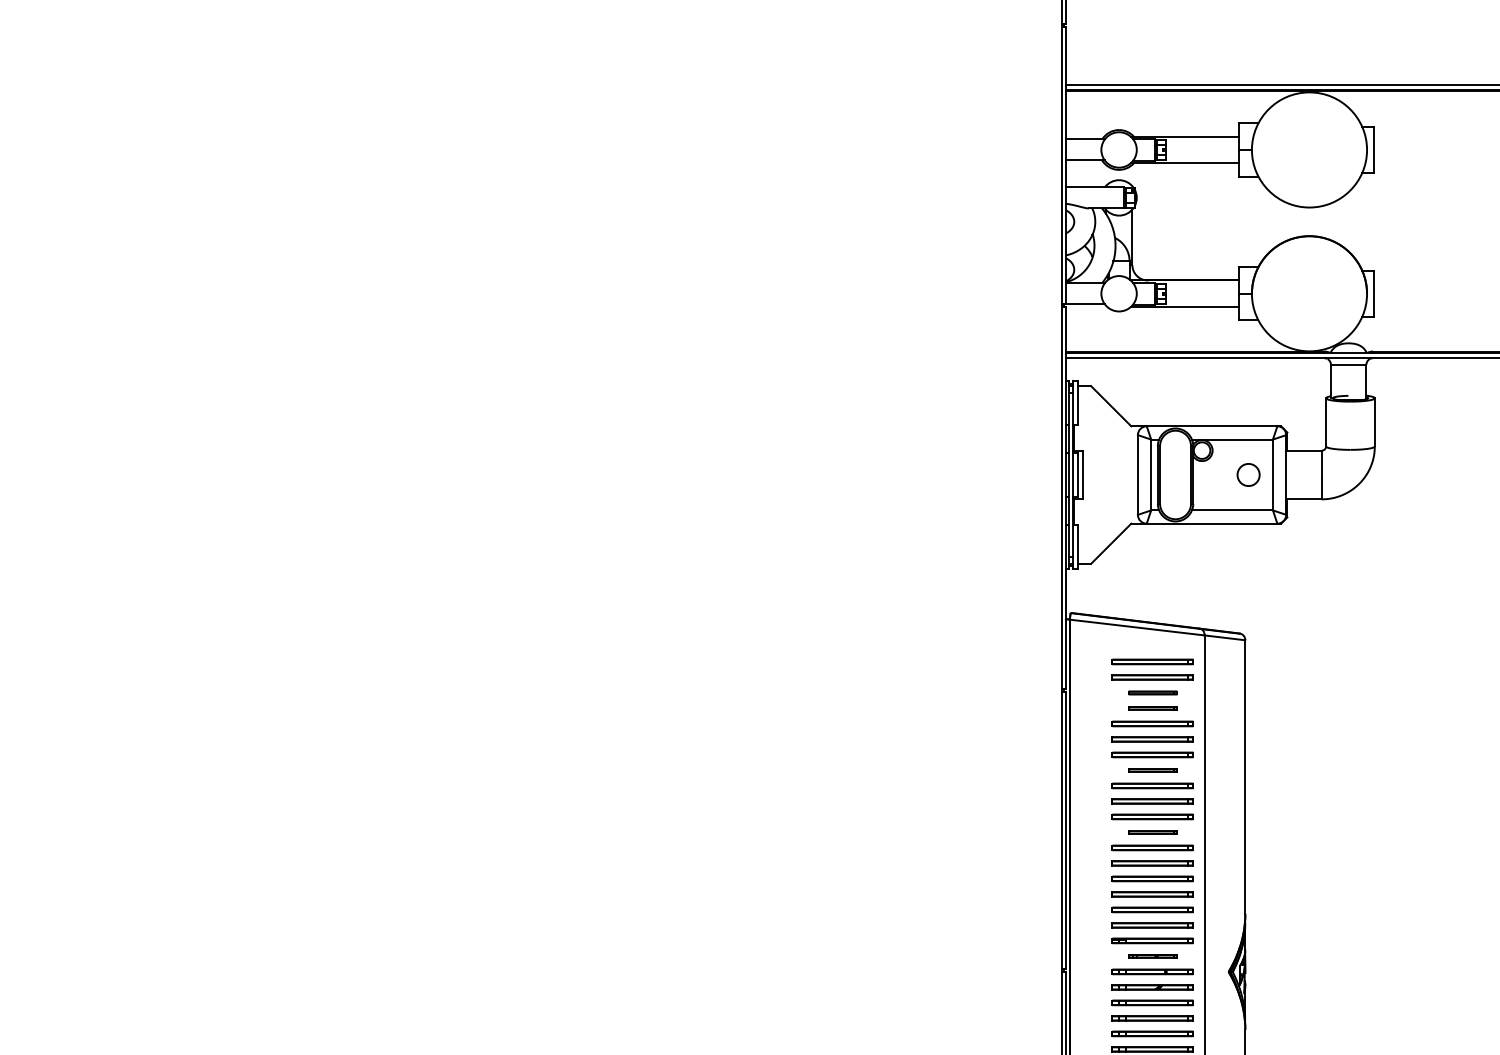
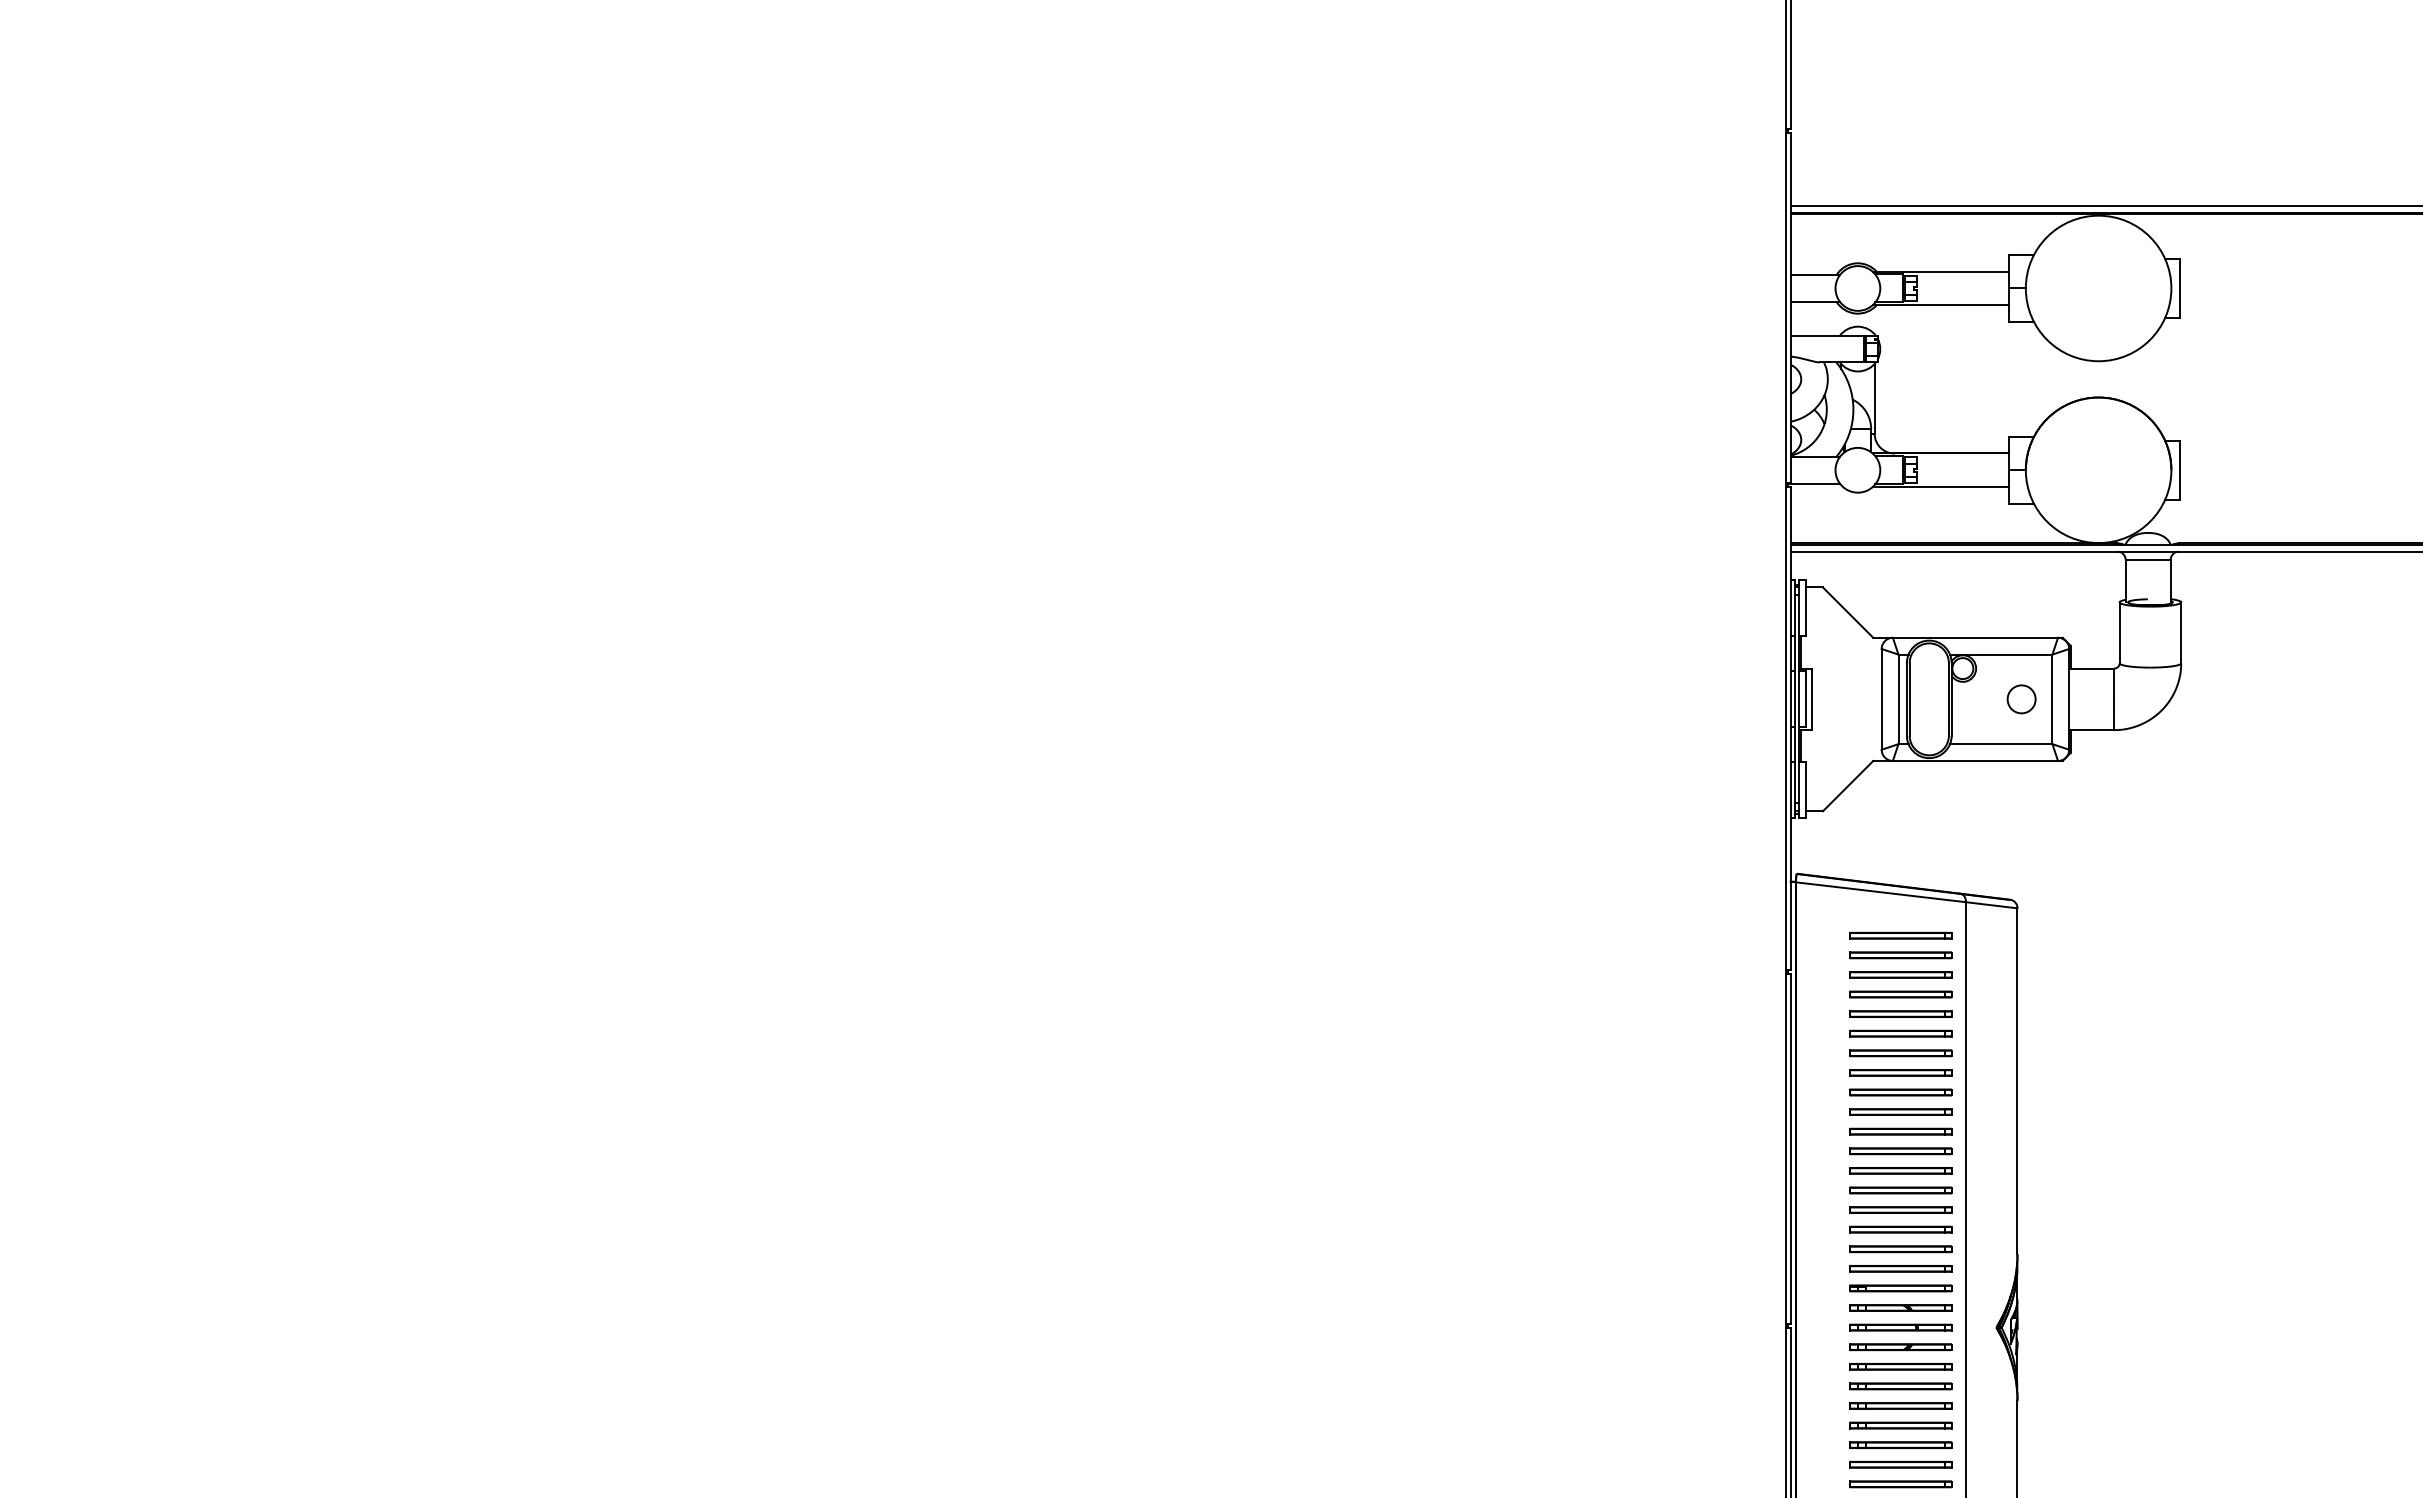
part: (1152, 692) -> (1900, 974), size x1.67
part: (1152, 708) -> (1900, 994), size x1.67
part: (1152, 770) -> (1900, 1072), size x1.67
part: (1152, 832) -> (1900, 1151), size x1.67
part: (1152, 956) -> (1900, 1307), size x1.67

